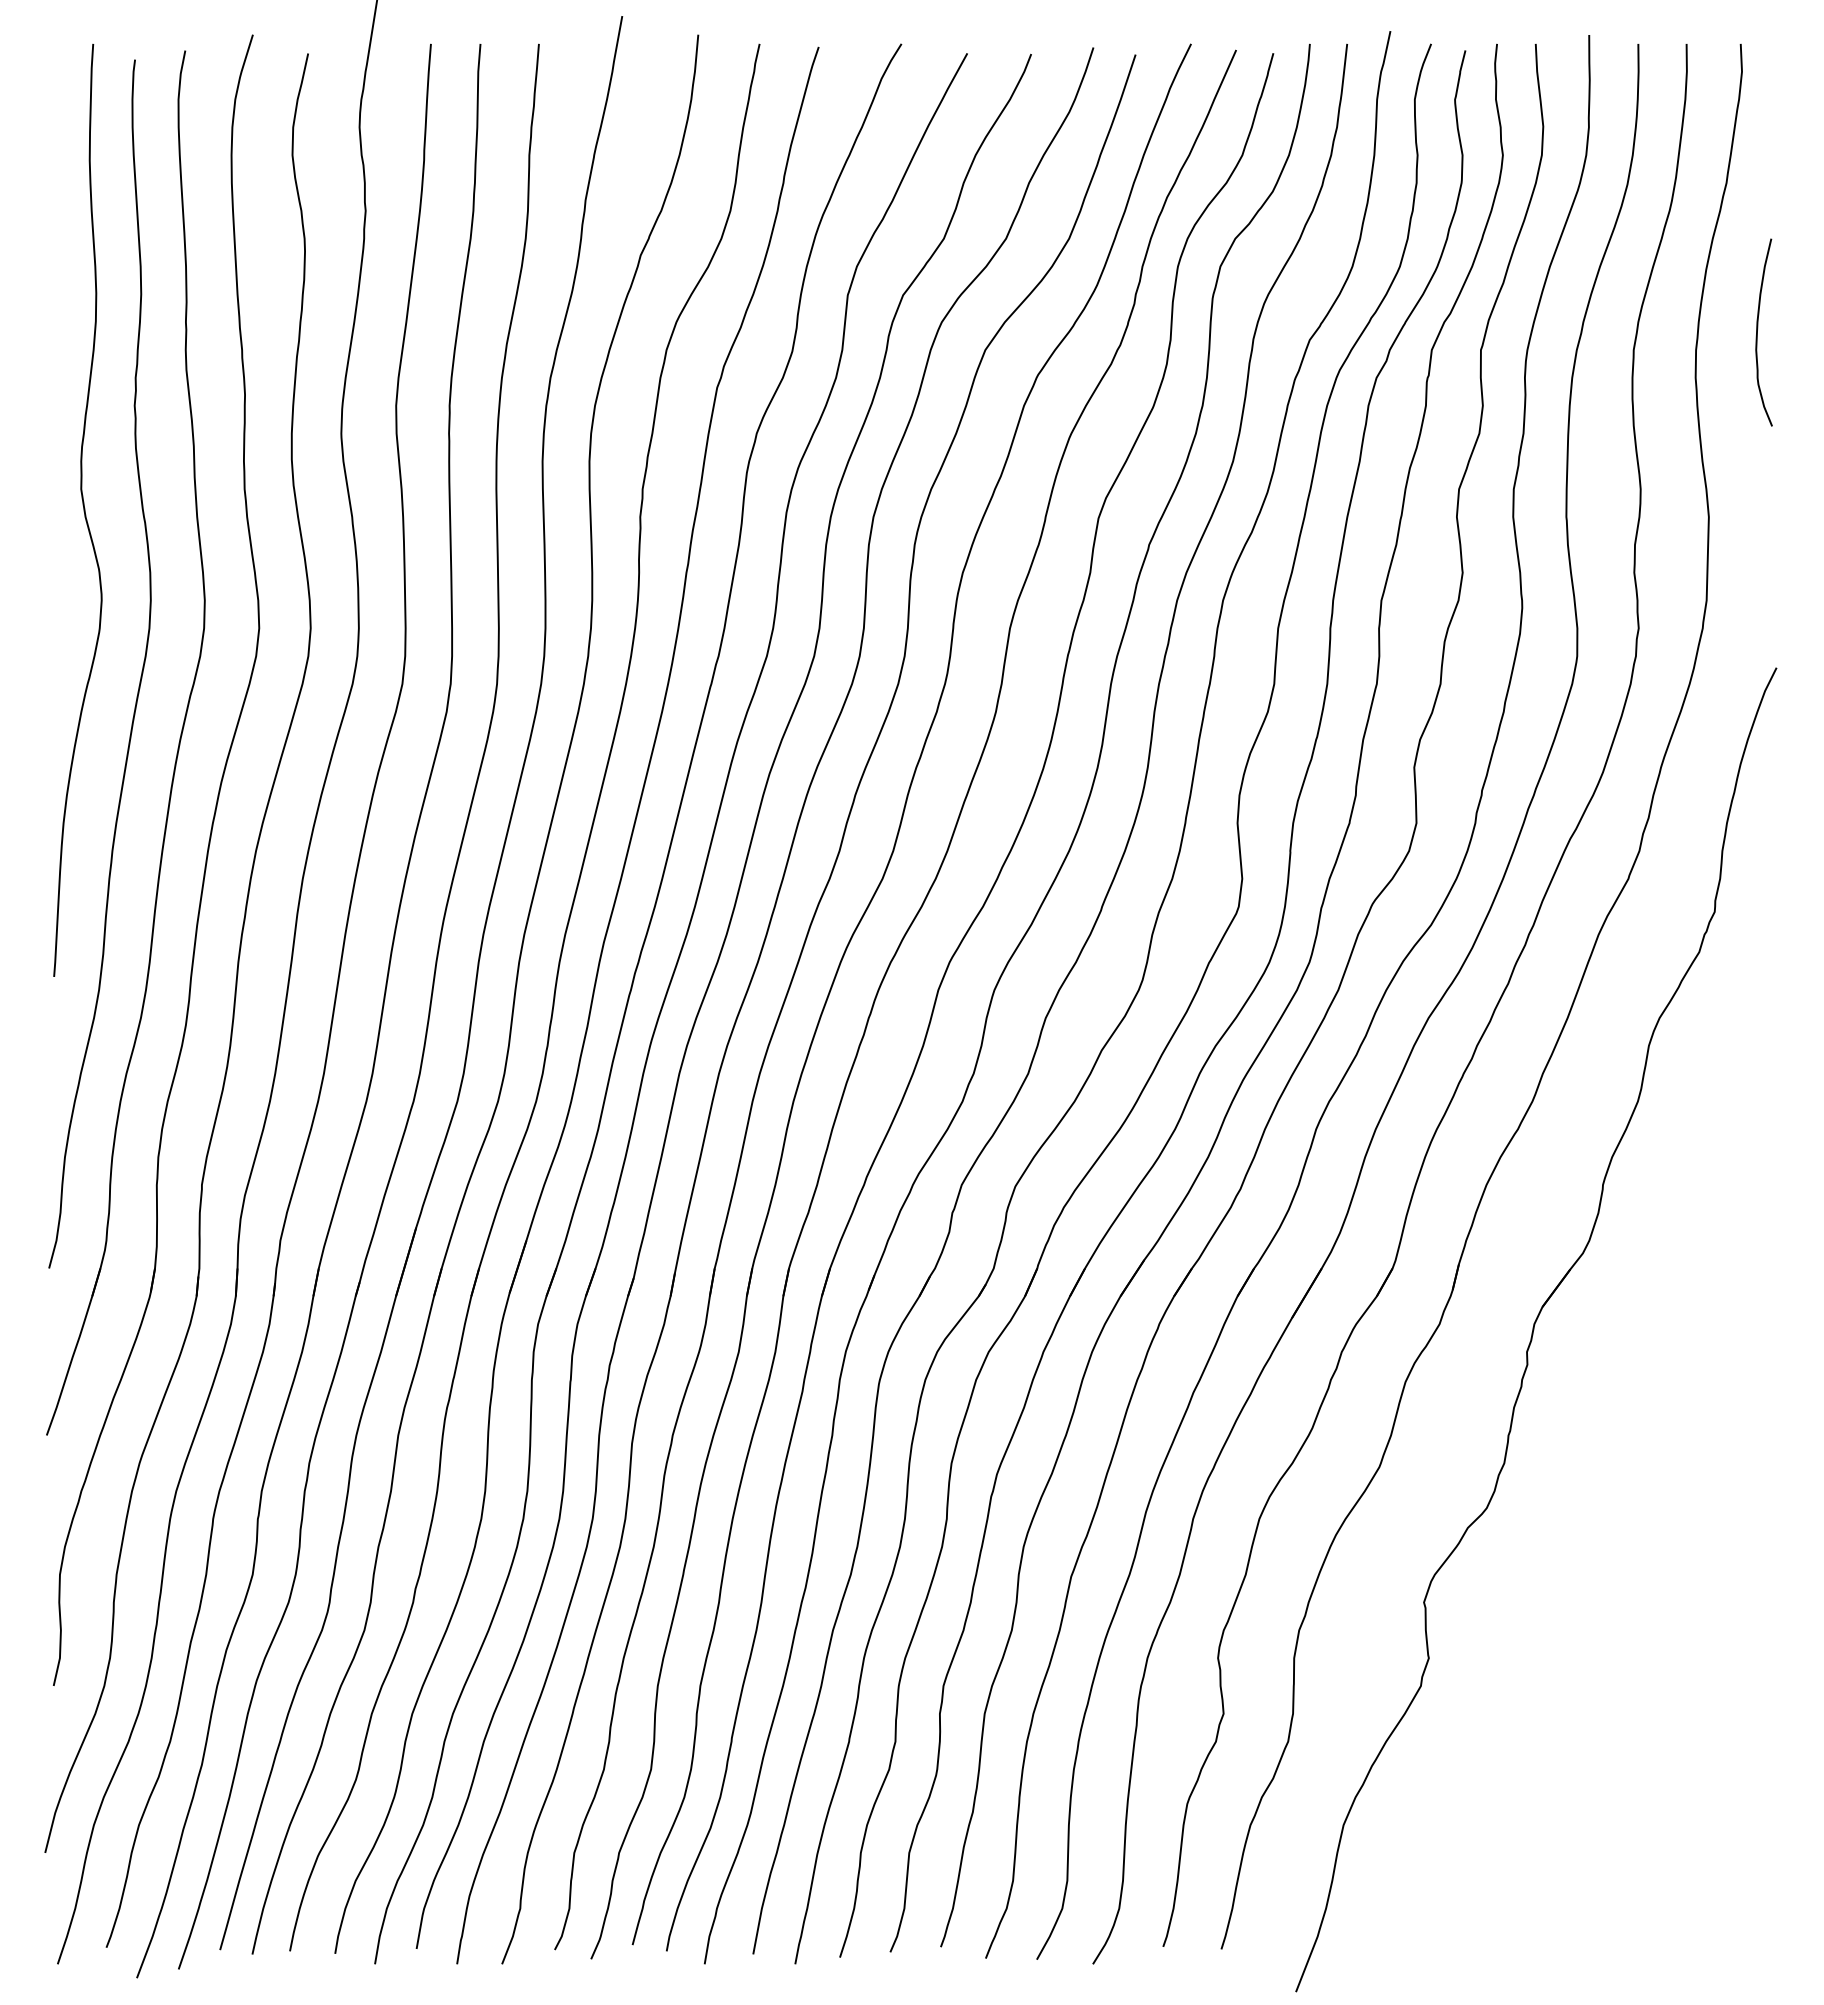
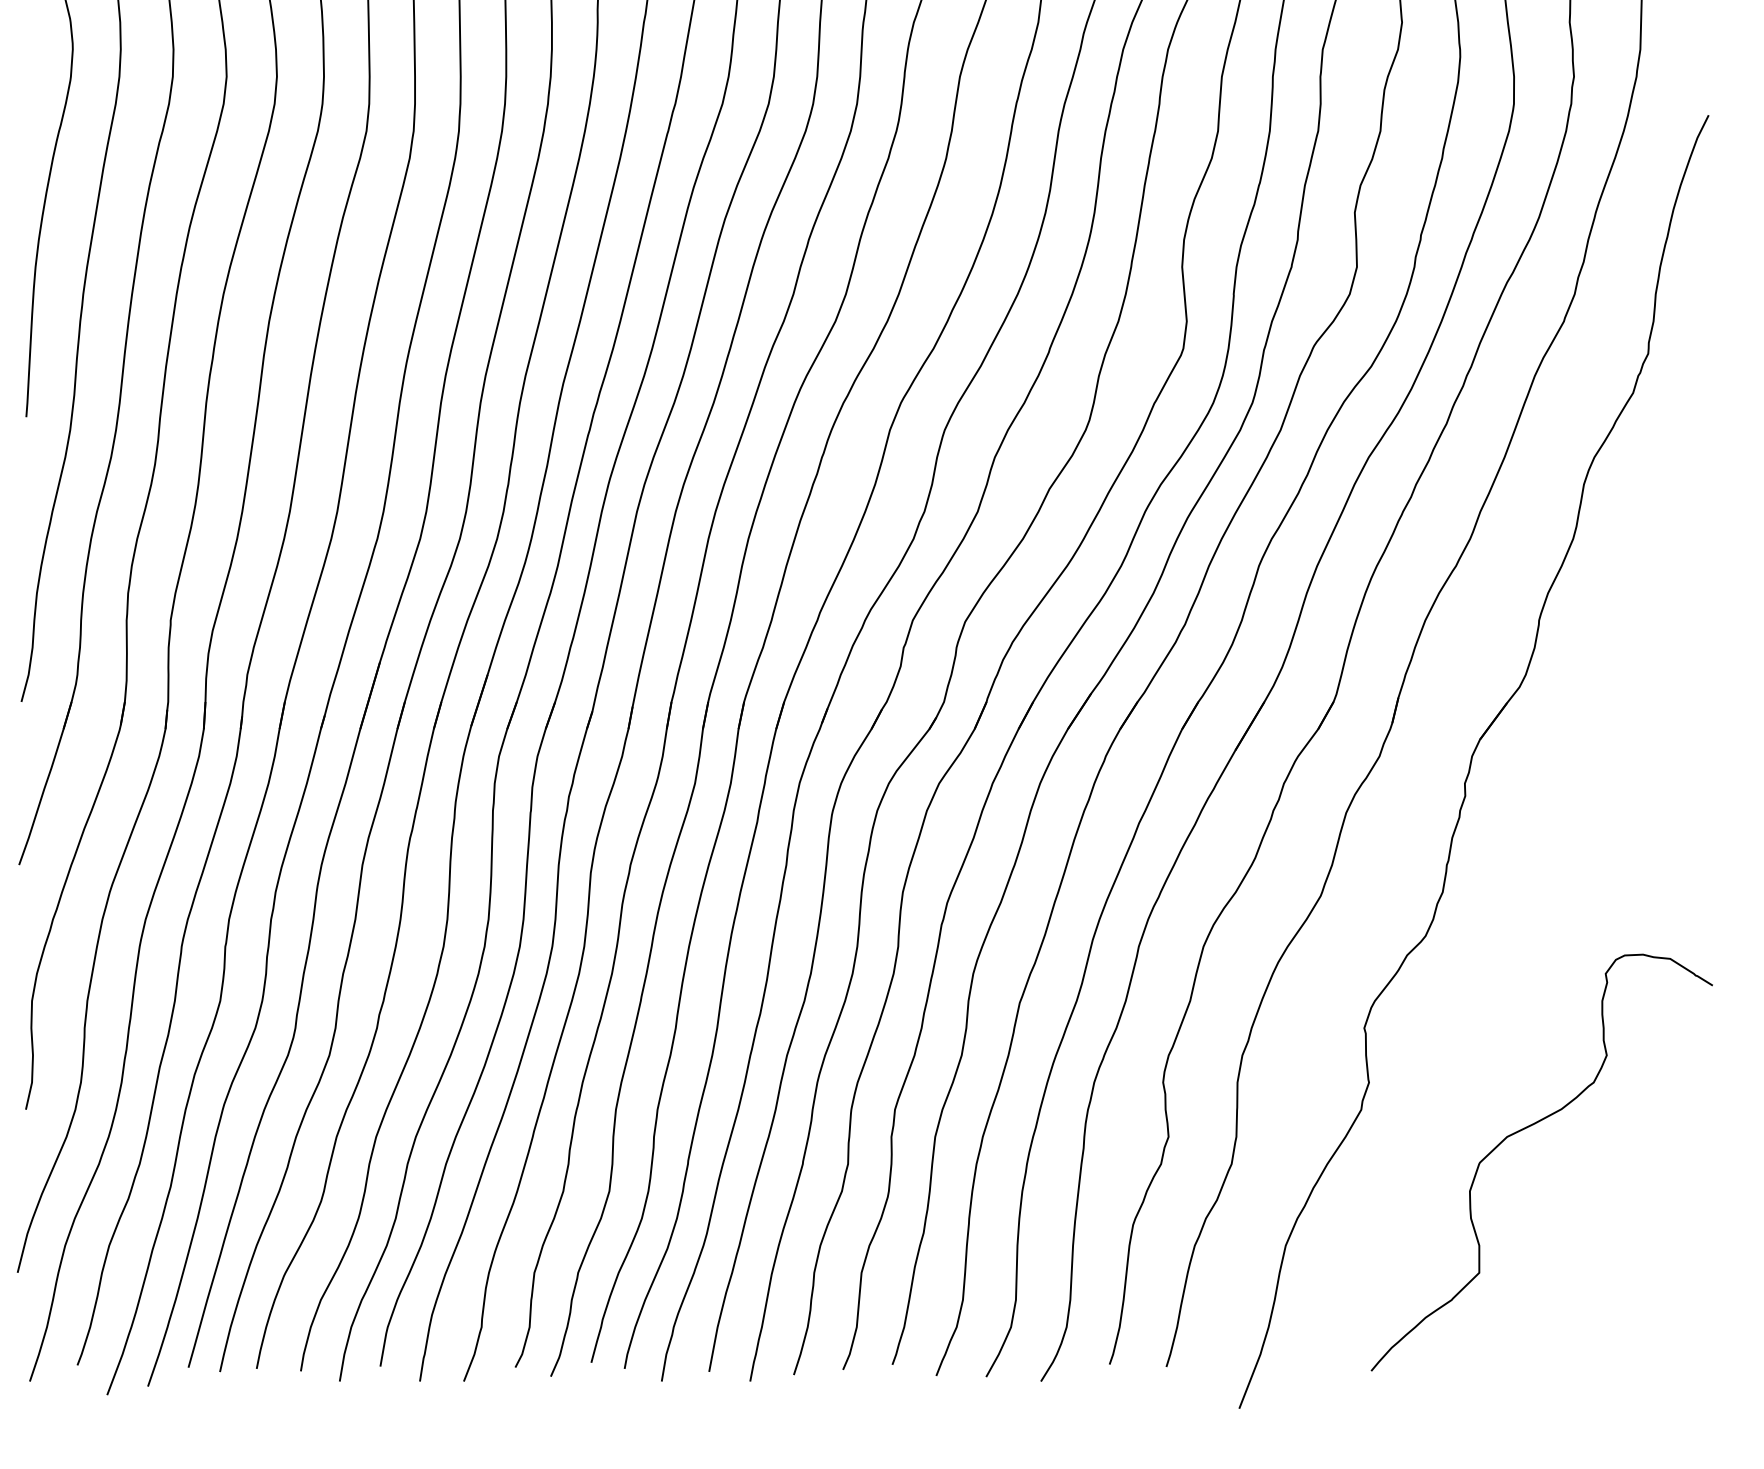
curve: (1592, 1704) -> (1528, 1127), added

